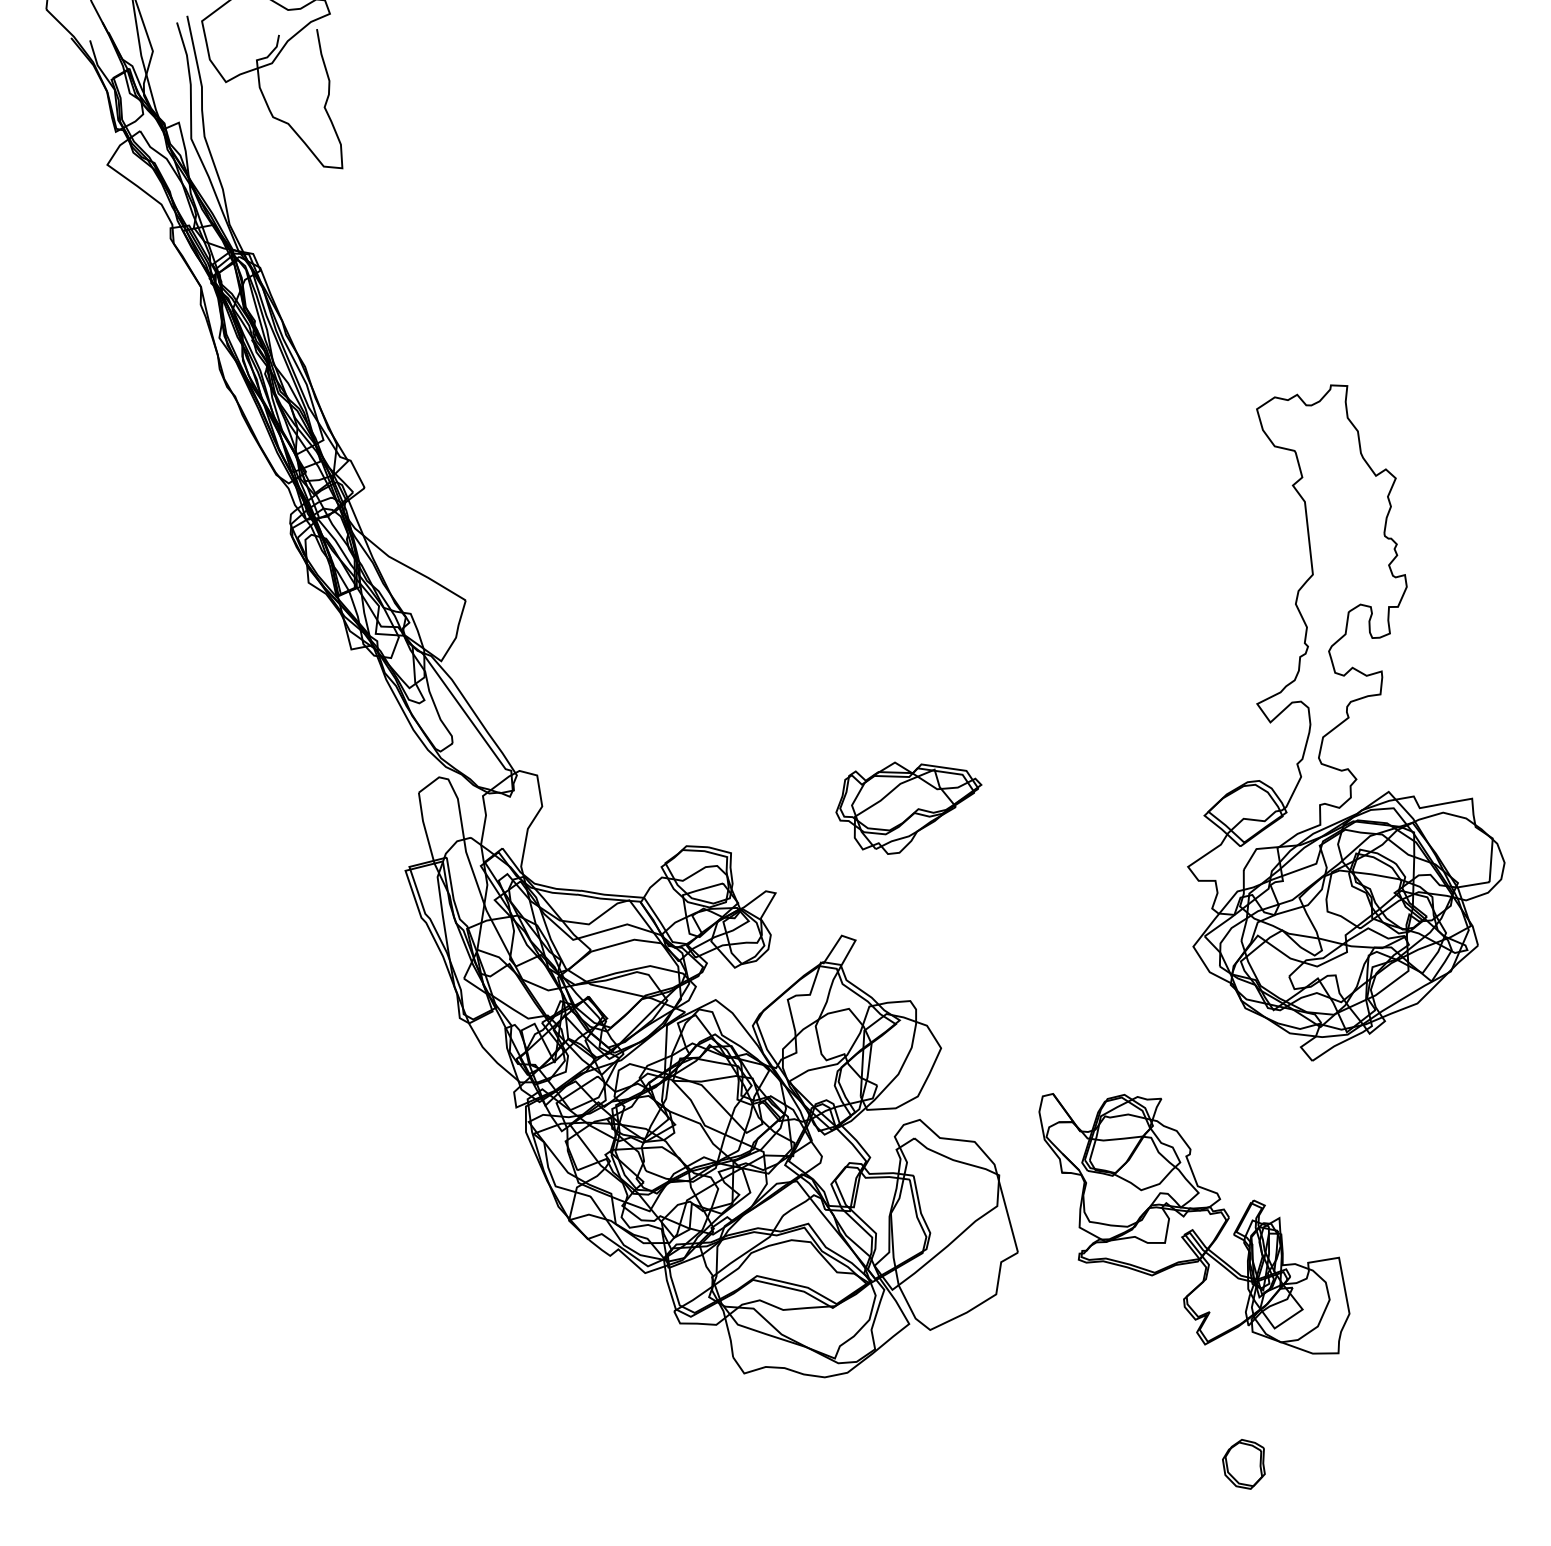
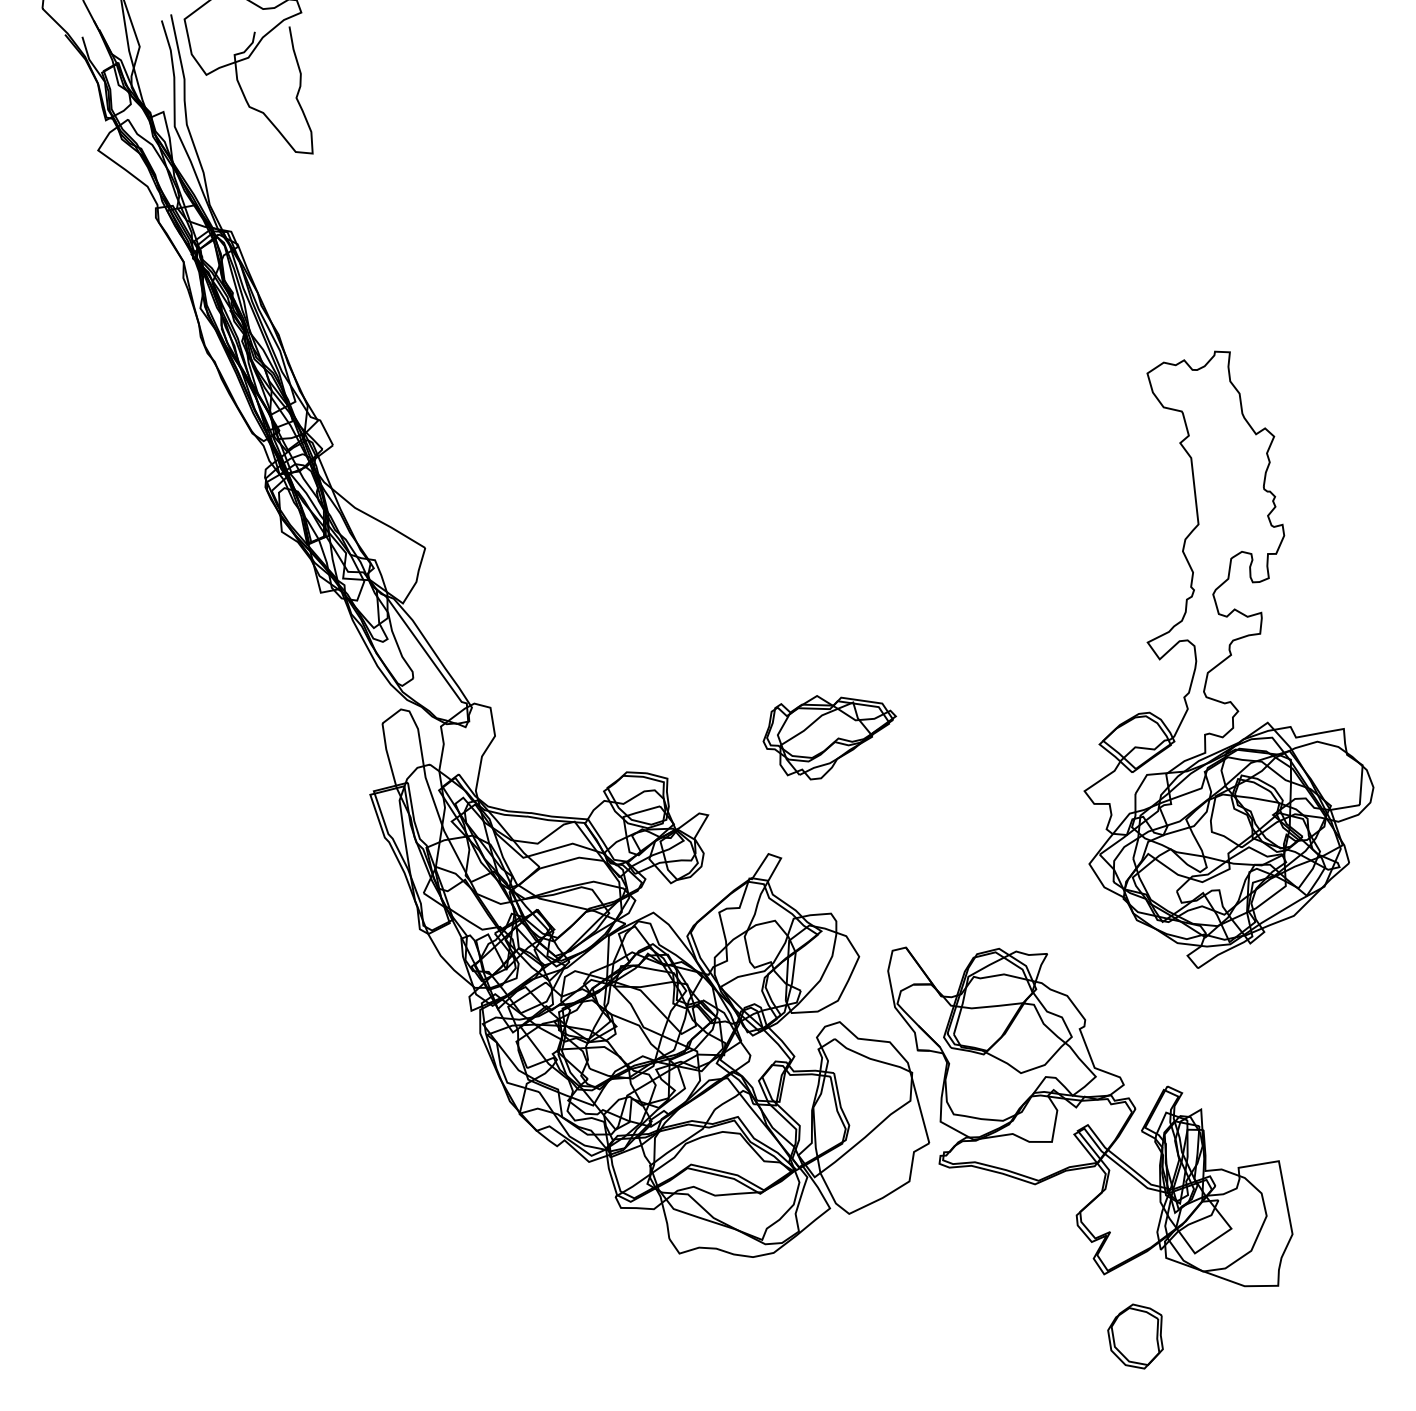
part: (1194, 1223) -> (1090, 1116), size x1.43
part: (1243, 1464) -> (1135, 1336), size x1.43

